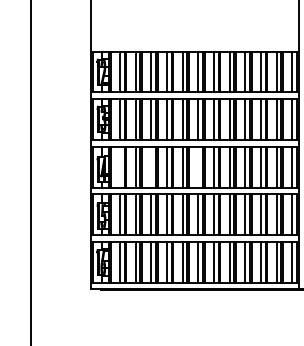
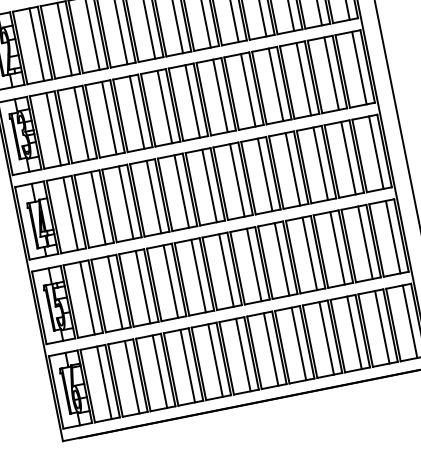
line: (120, 166) -> (71, 212), added
line: (151, 166) -> (126, 201), added
line: (198, 166) -> (209, 184), added

